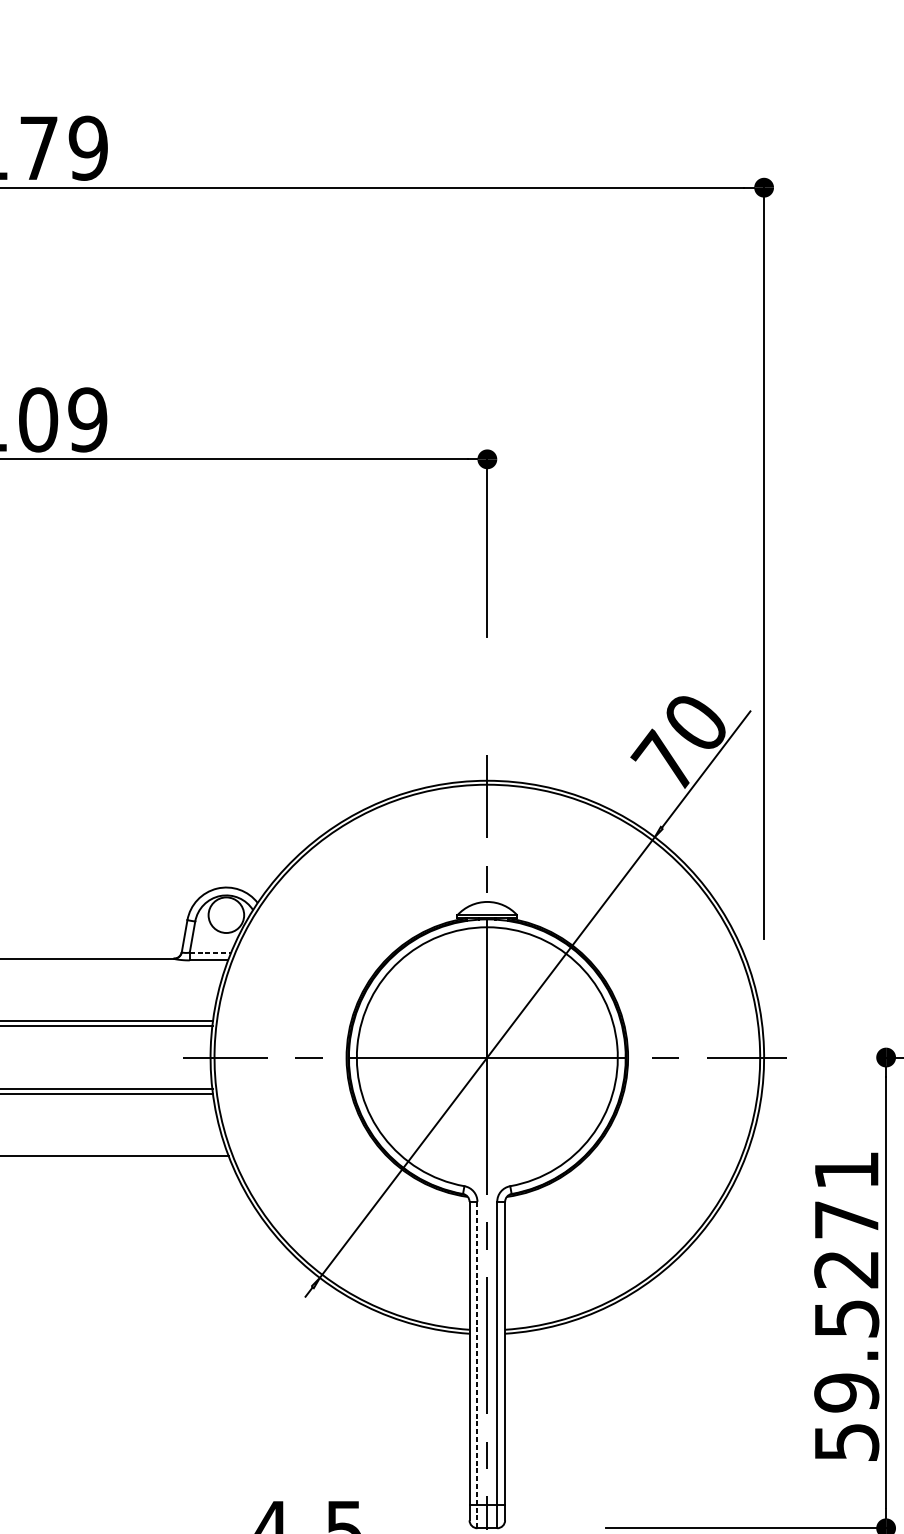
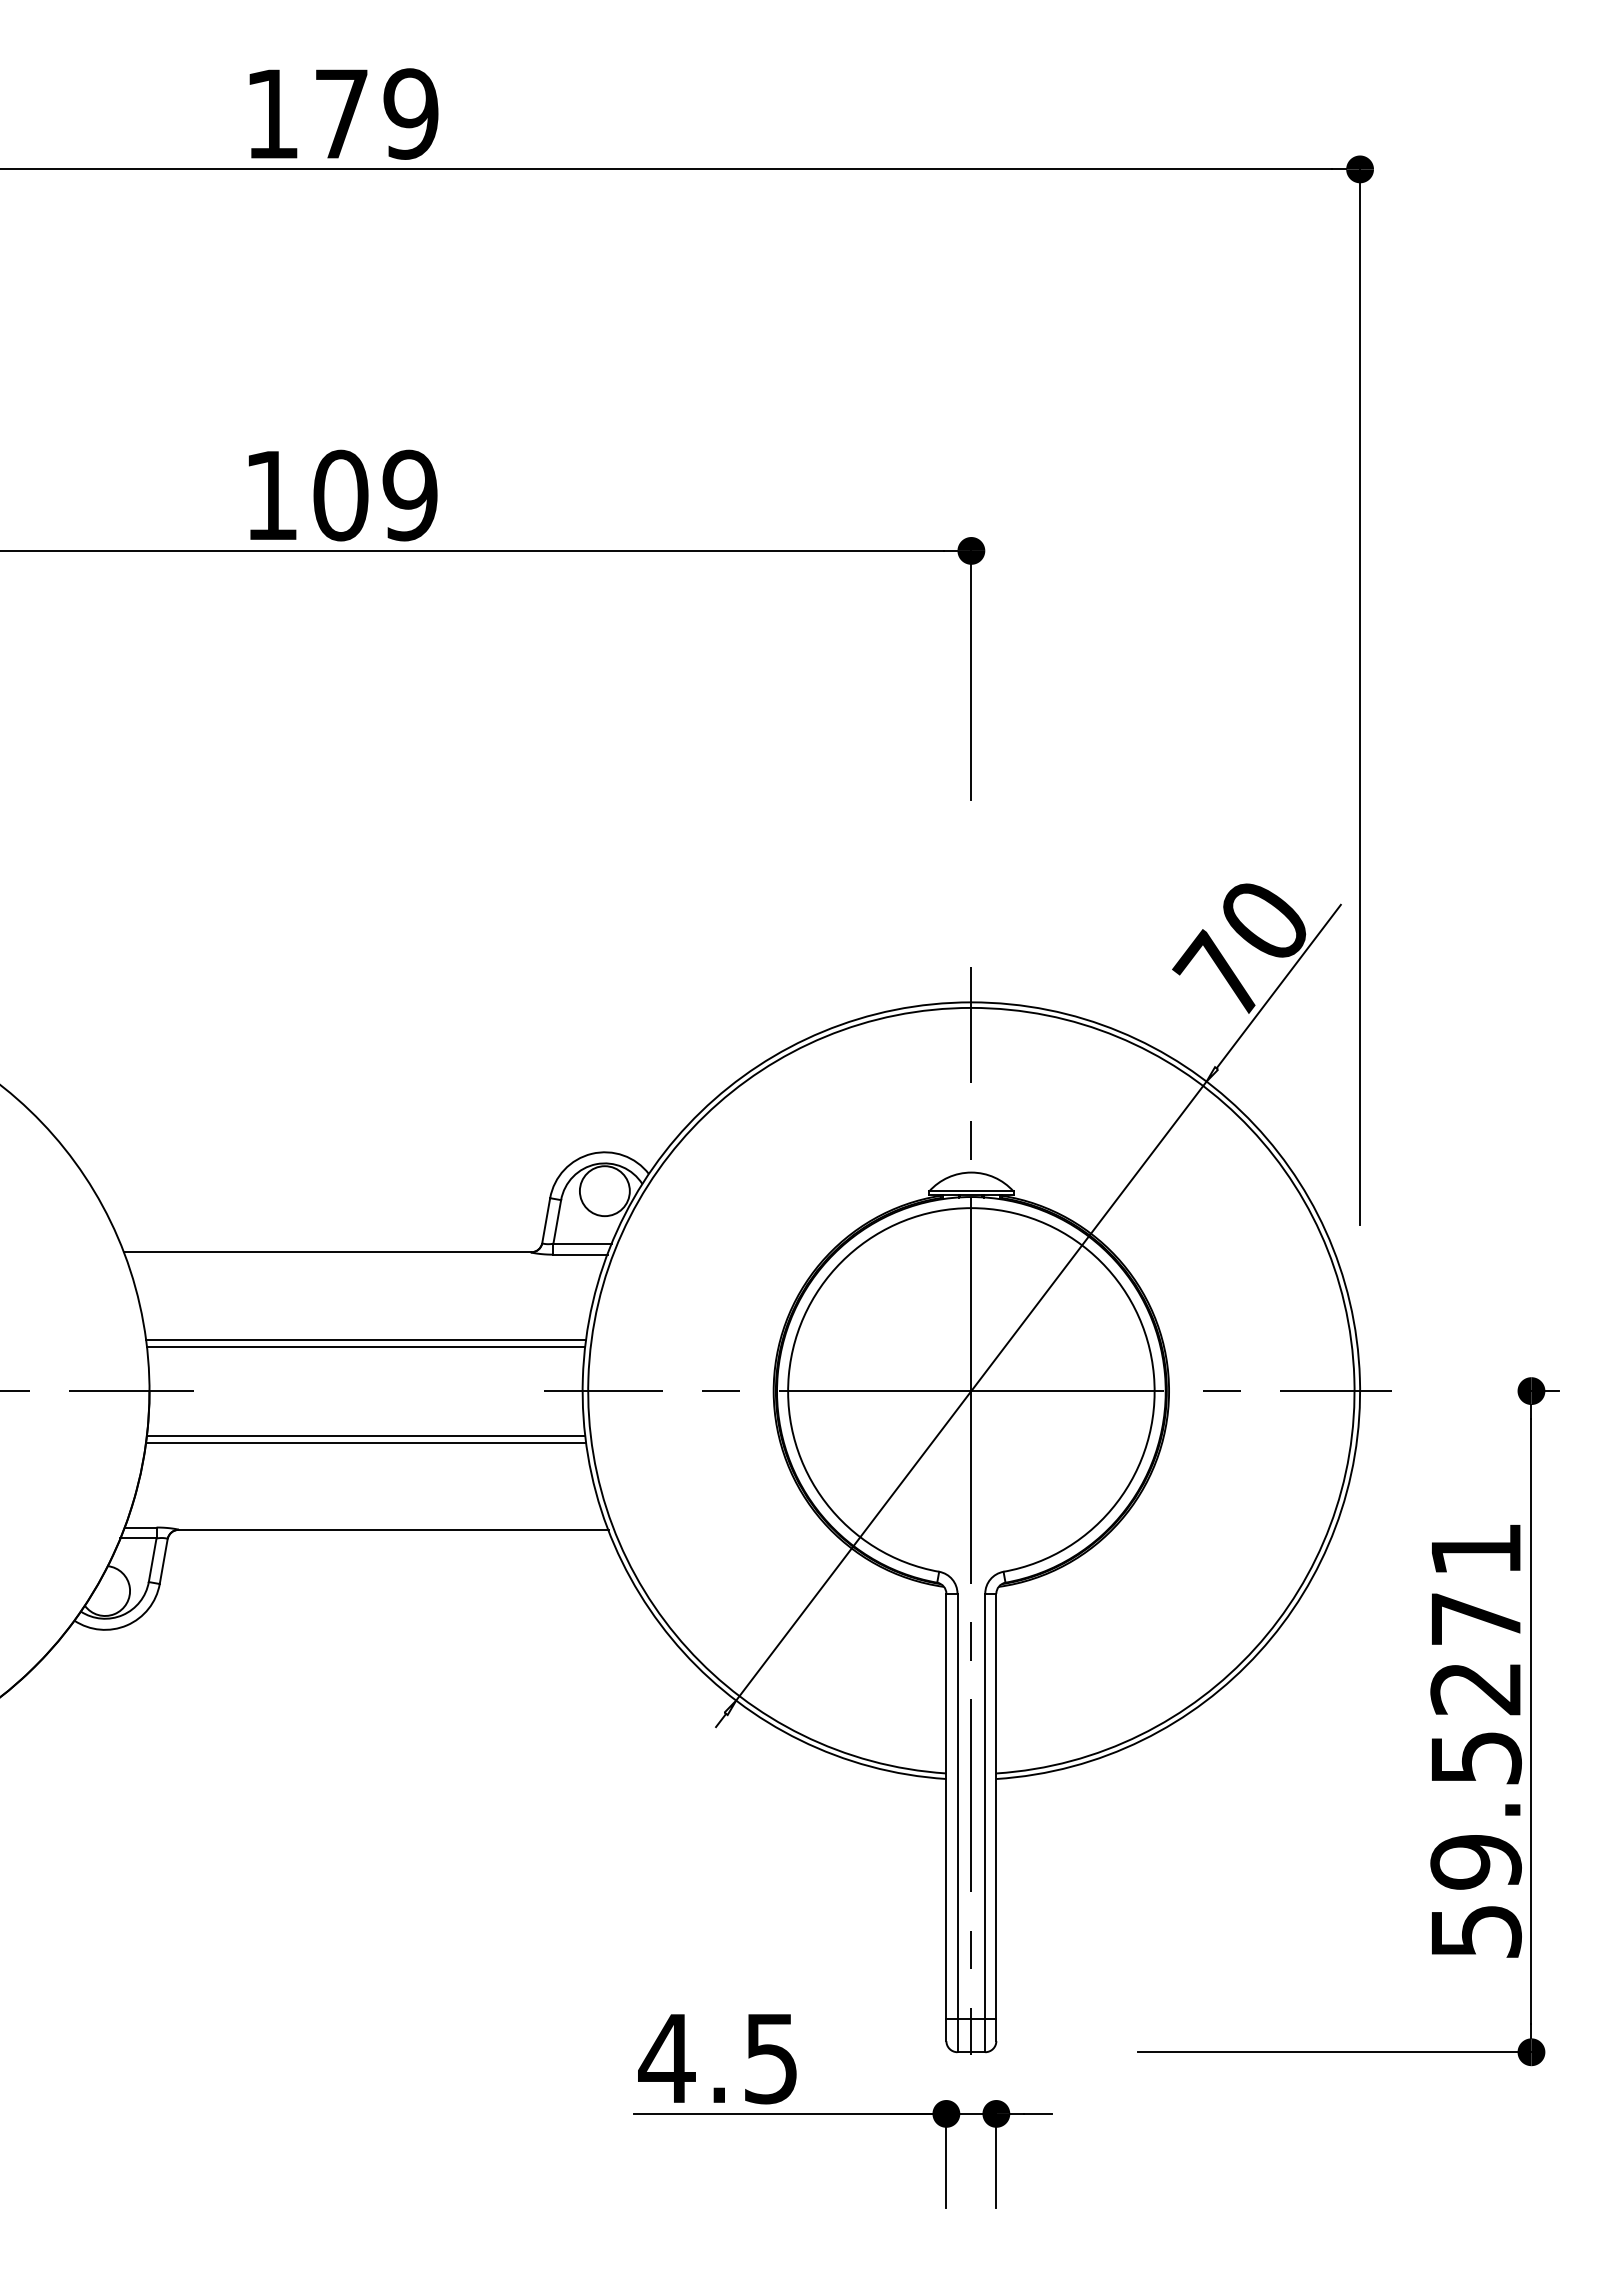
line: (211, 952) -> (583, 1243), dashed -> solid
line: (477, 1364) -> (957, 1822), dashed -> solid

